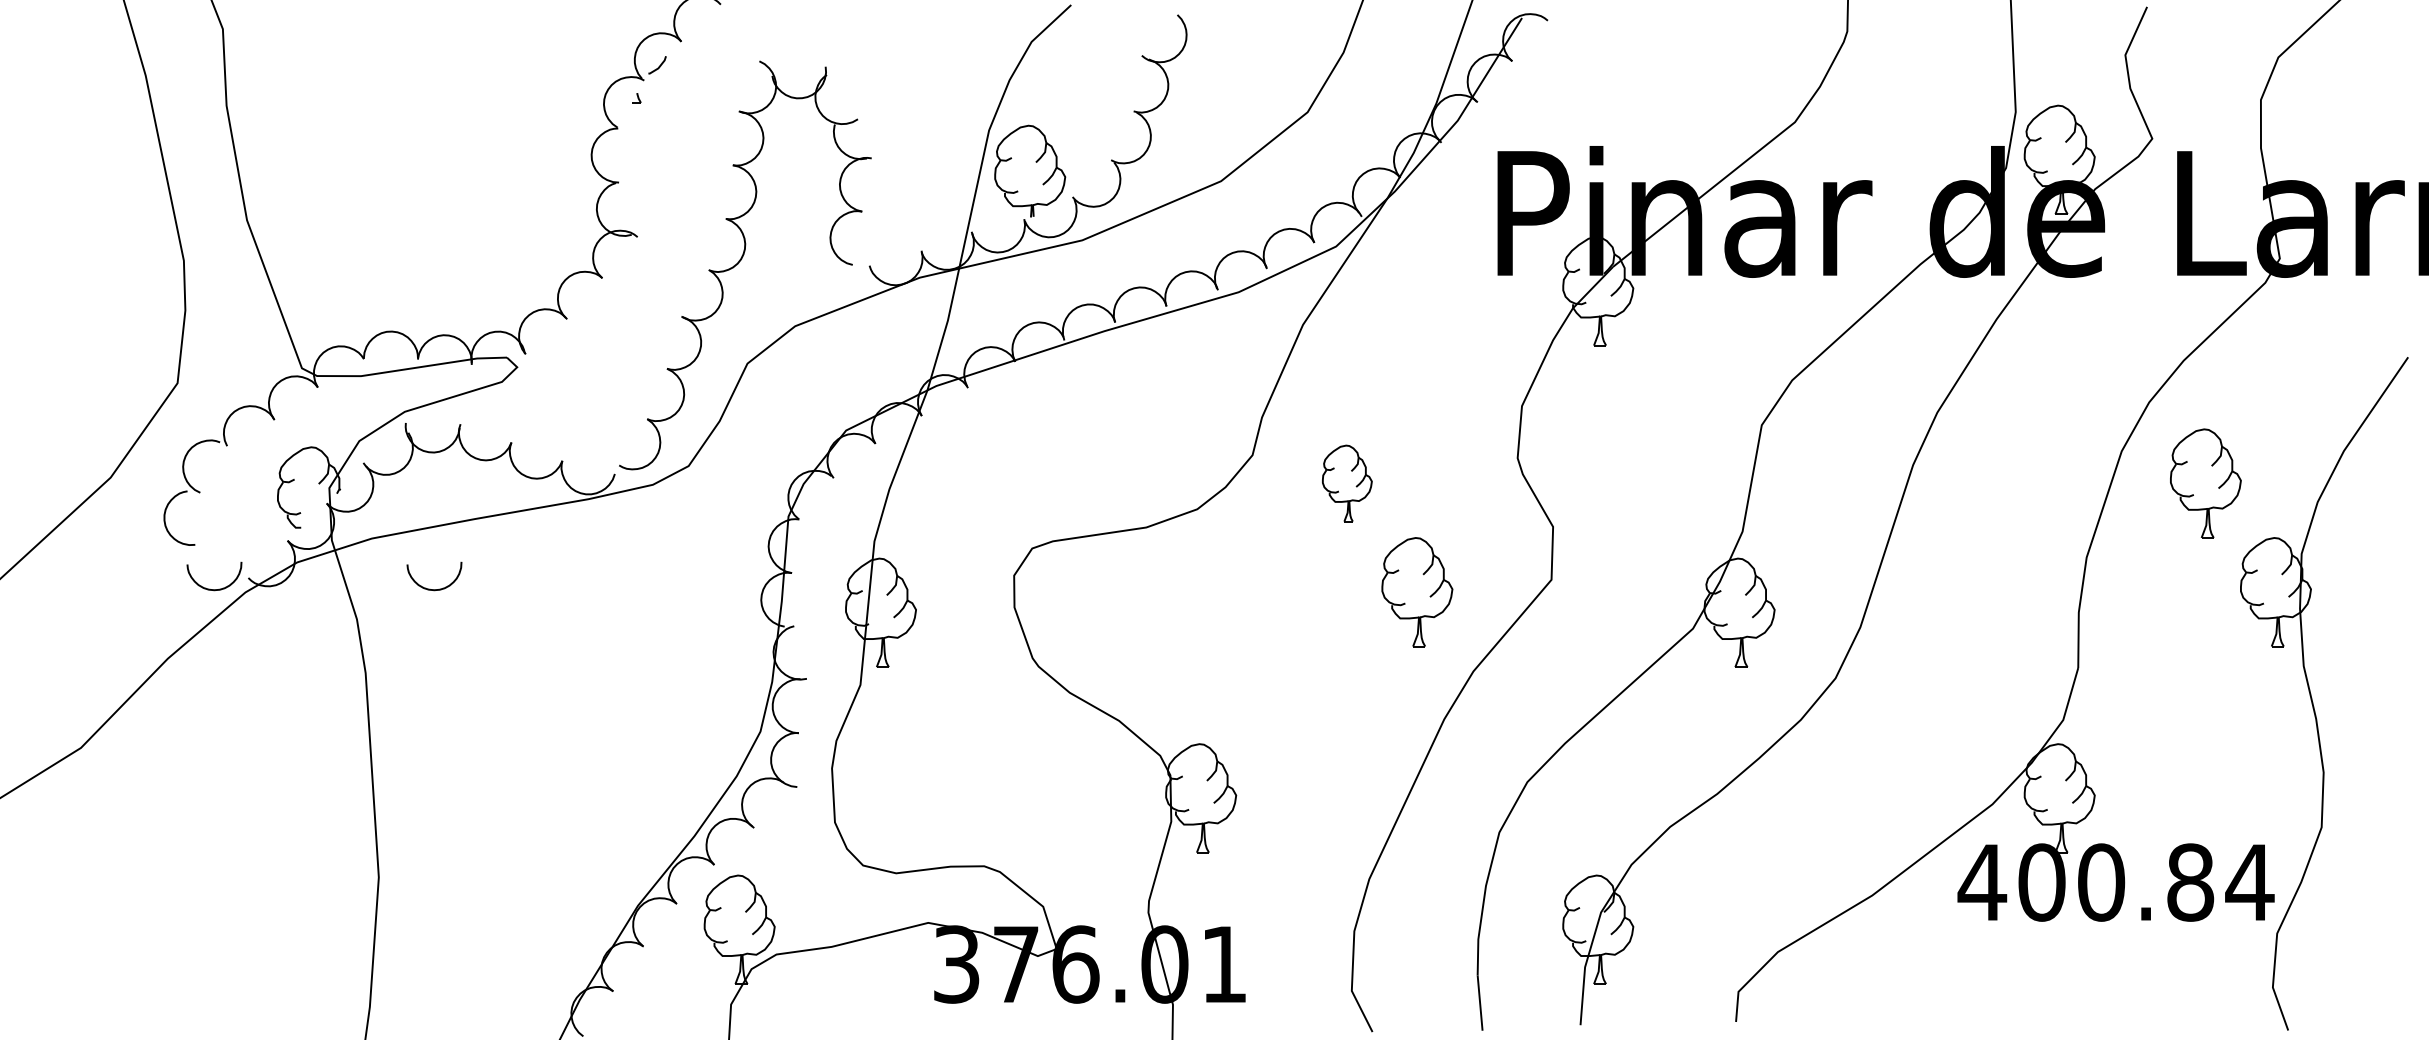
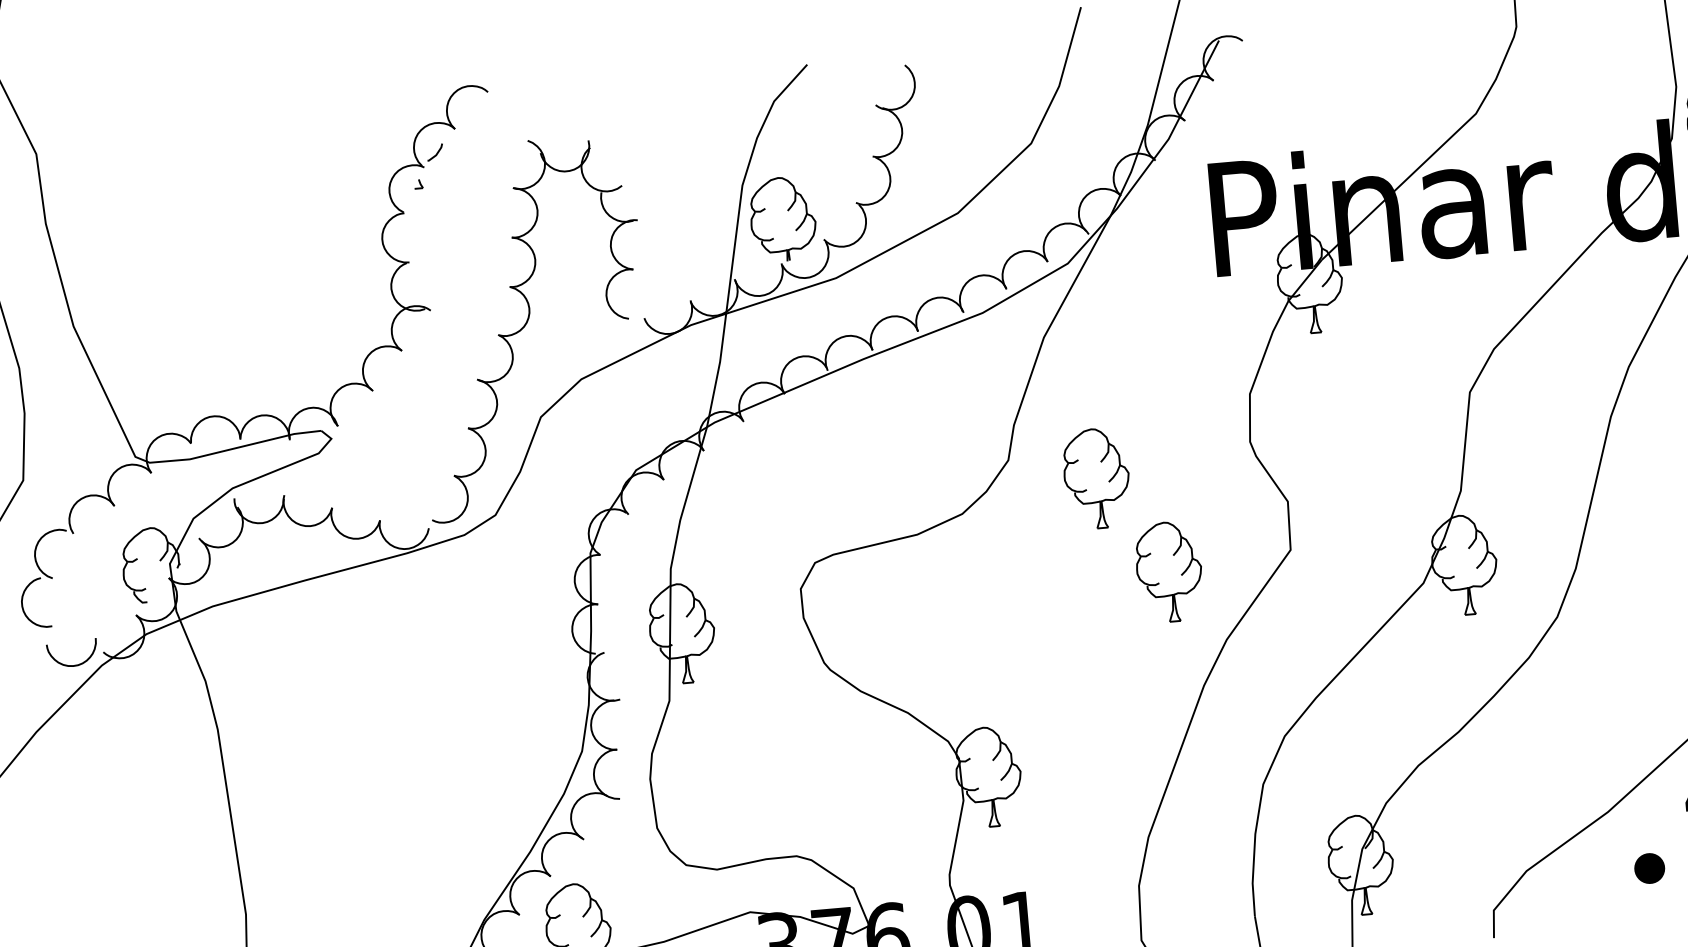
part: (1347, 483) -> (1097, 478), size x1.43
curve: (429, 588) -> (269, 647), removed
part: (1912, 960) -> (1649, 868), added

